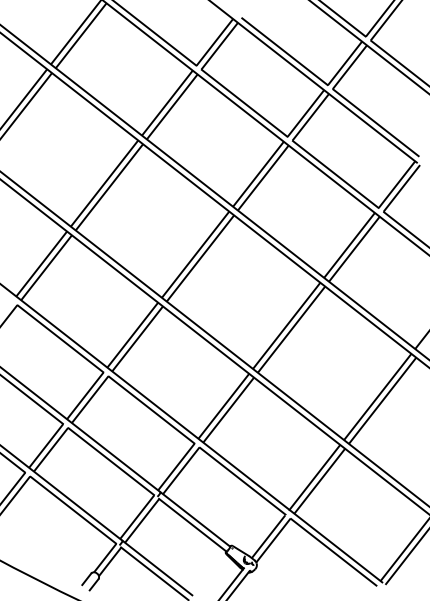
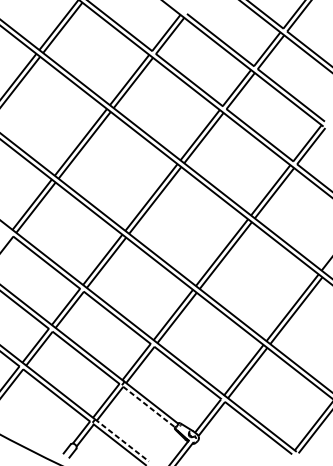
line: (192, 525) -> (149, 407), solid -> dashed
line: (157, 568) -> (121, 440), solid -> dashed

